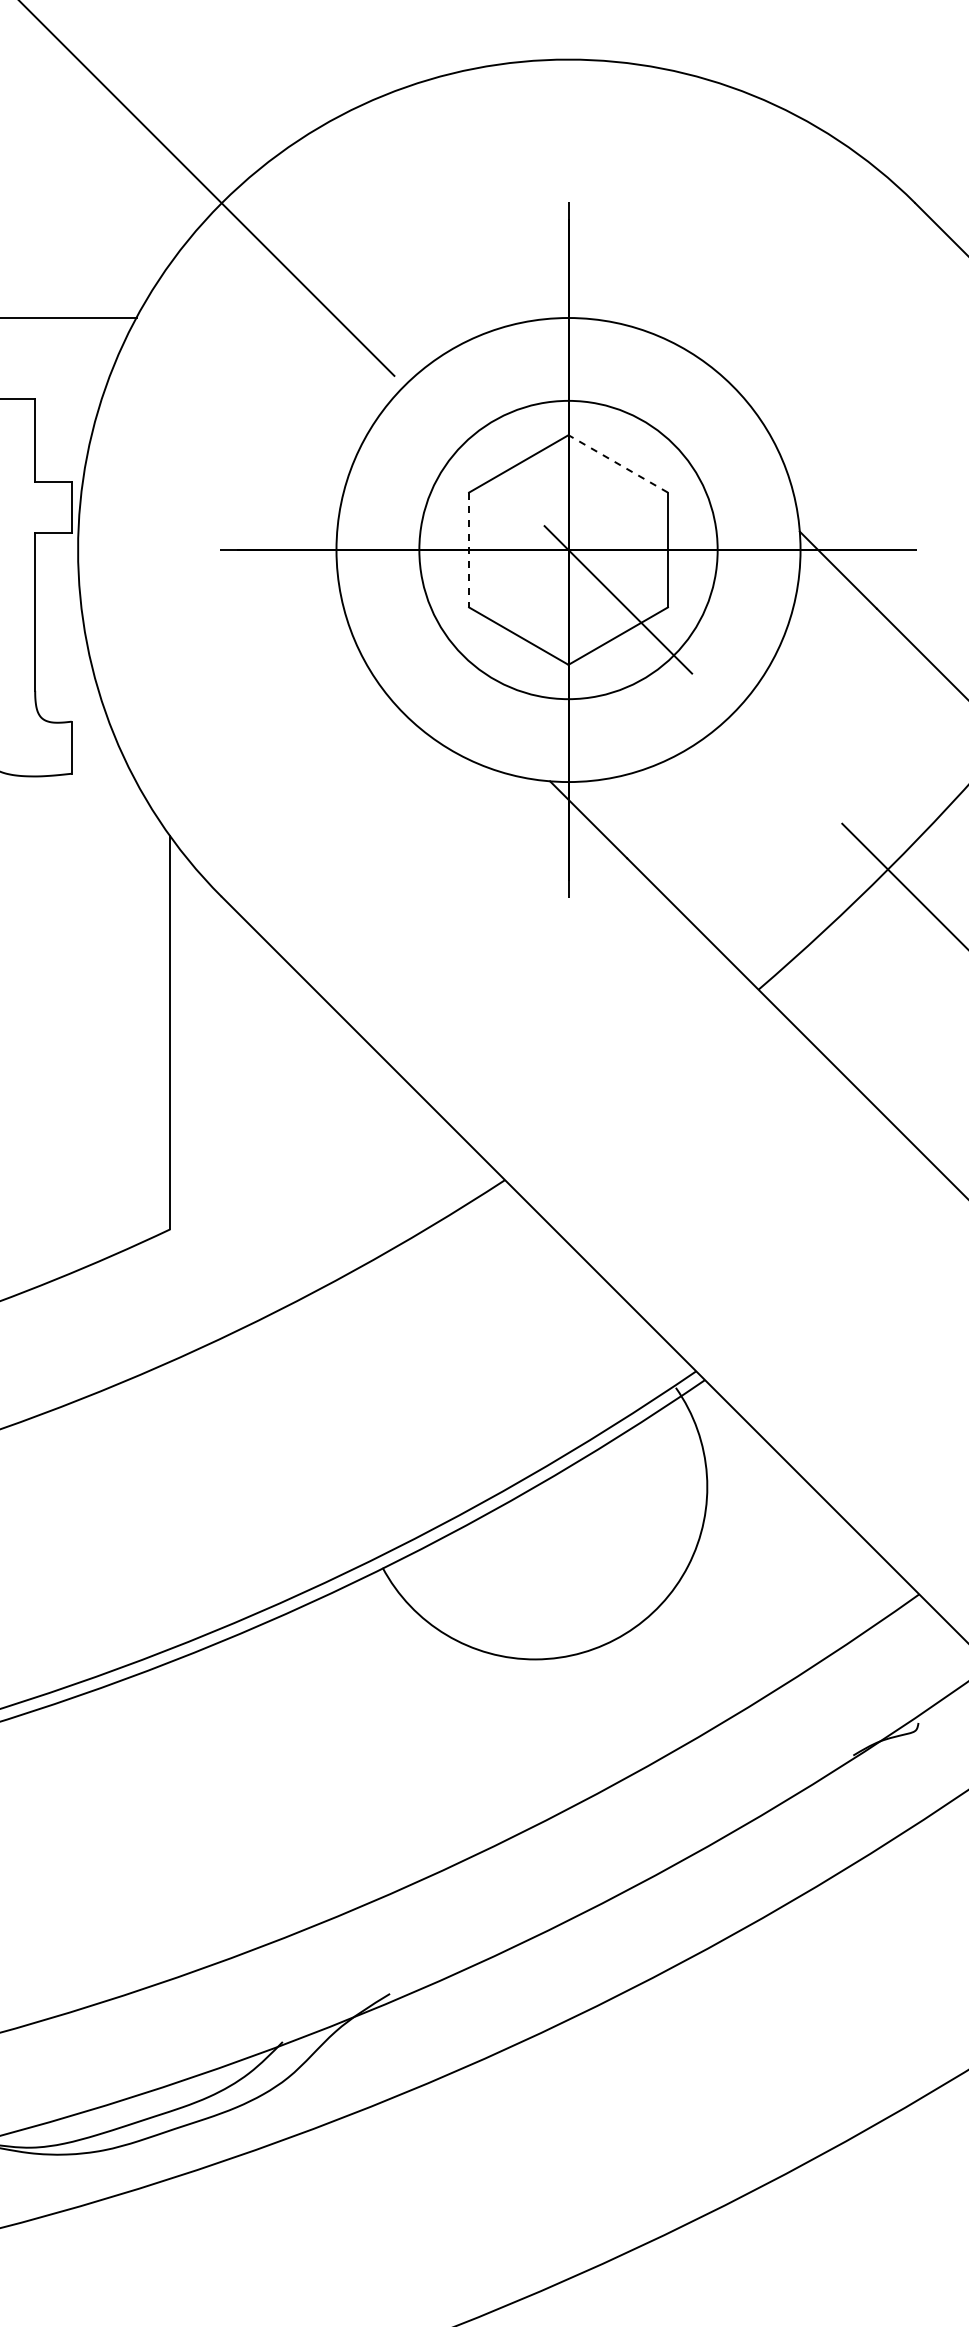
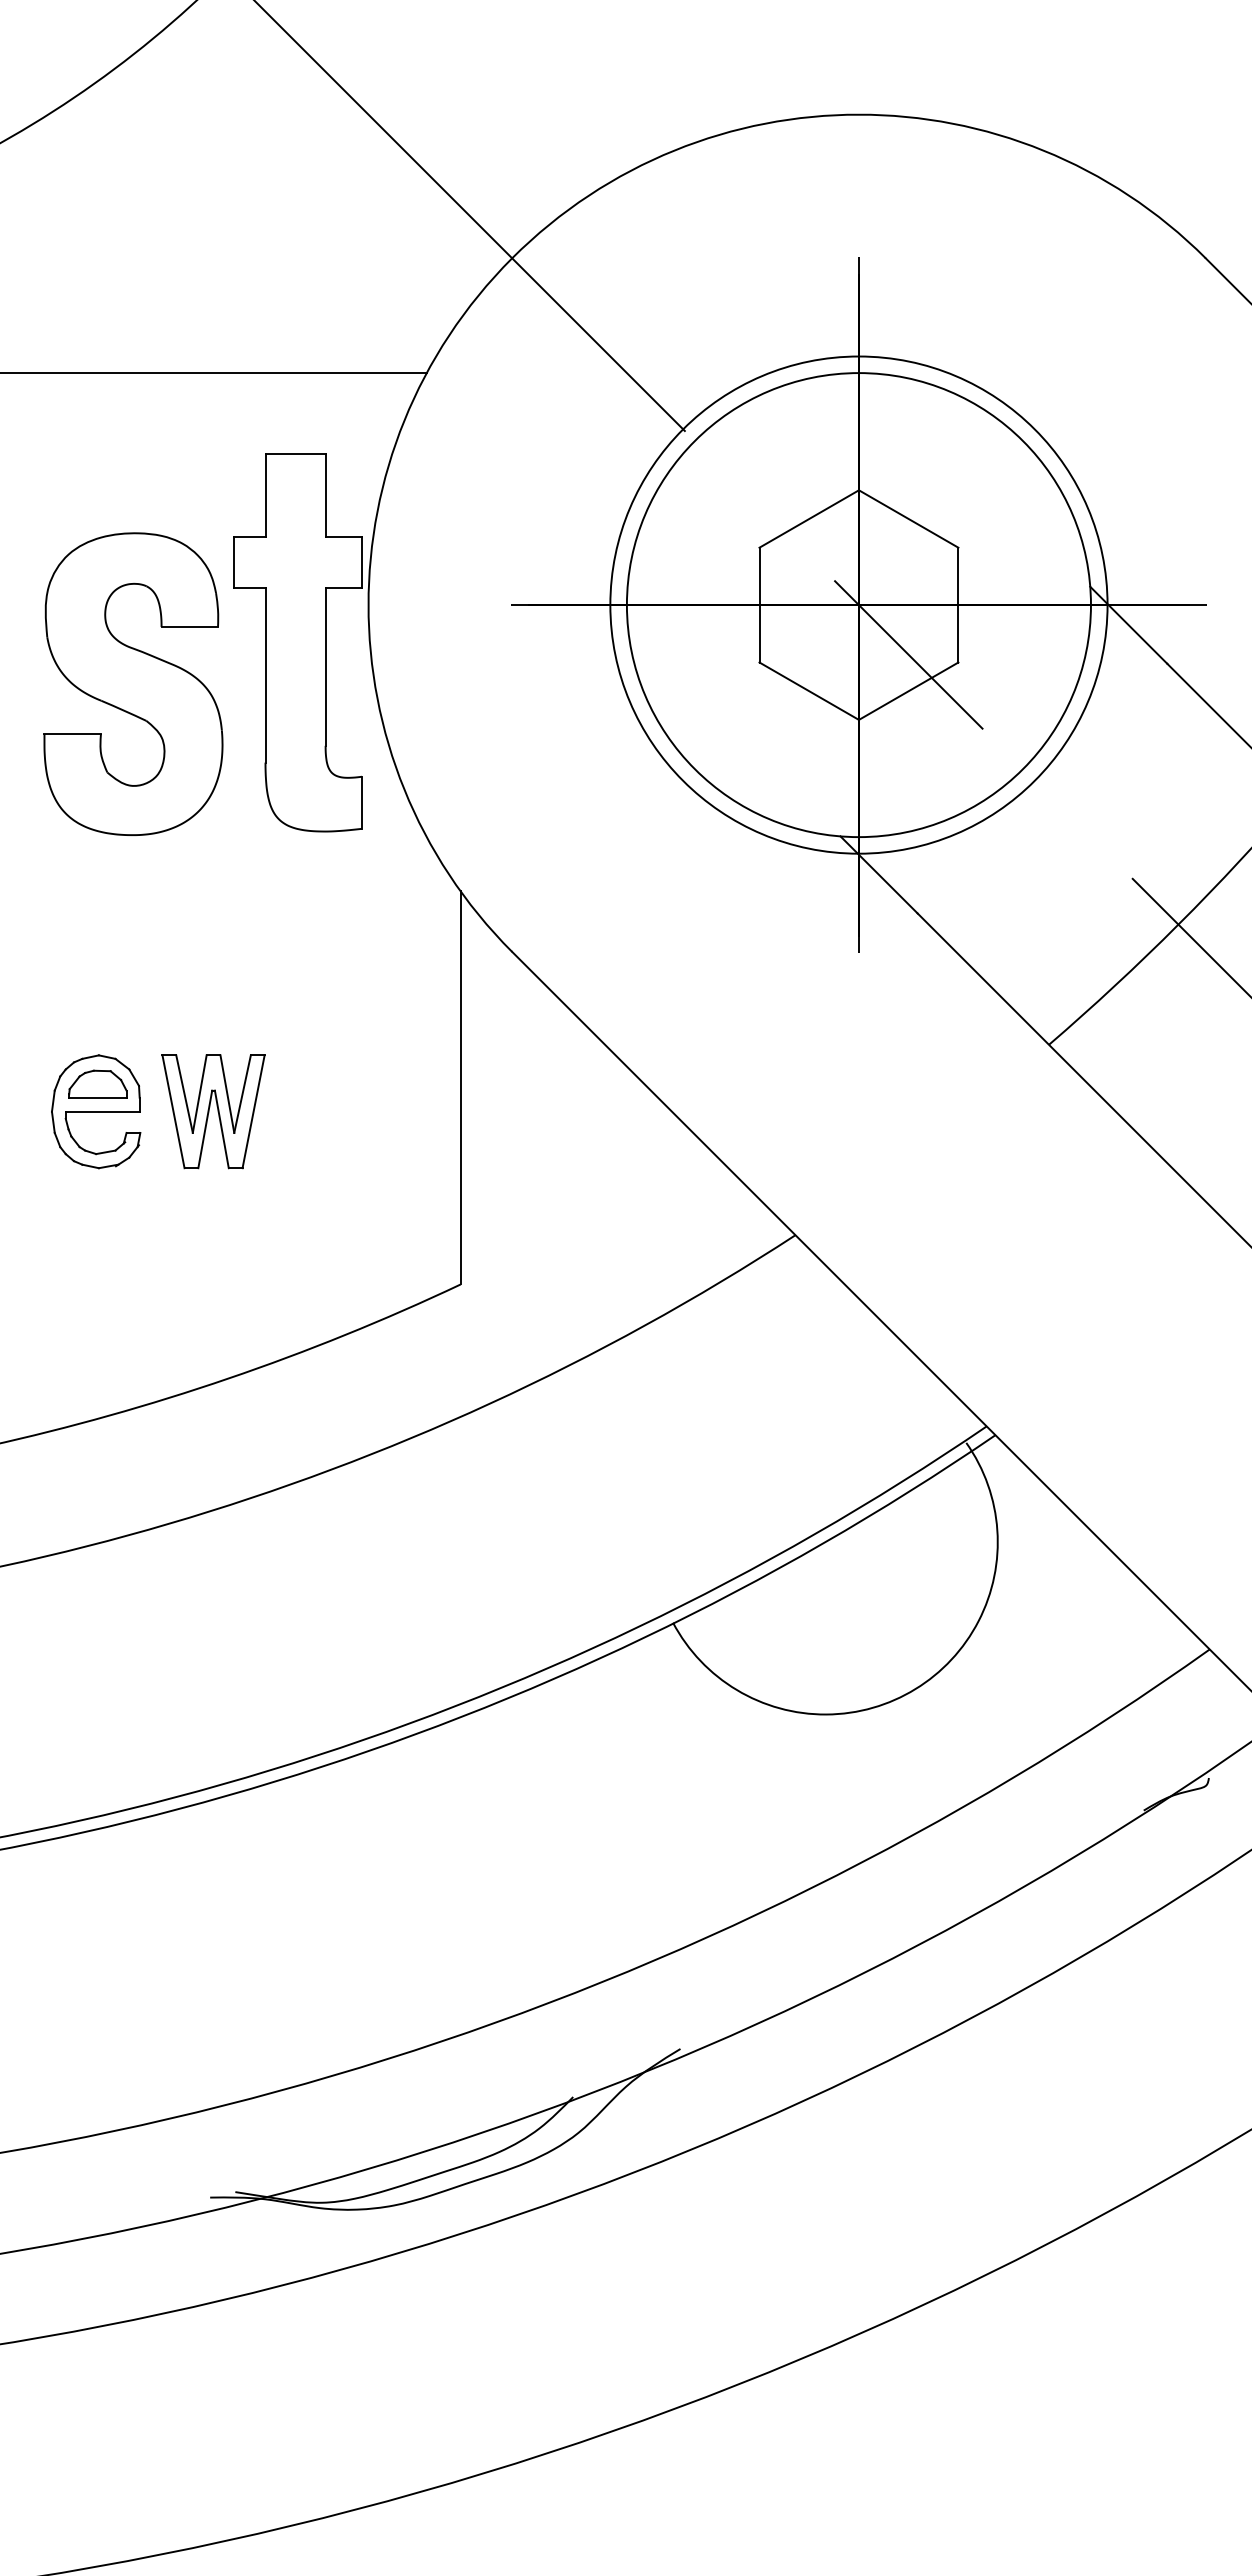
line: (618, 463) -> (908, 518), dashed -> solid
circle: (568, 549) -> (858, 604), size x1.67
line: (469, 550) -> (759, 605), dashed -> solid

